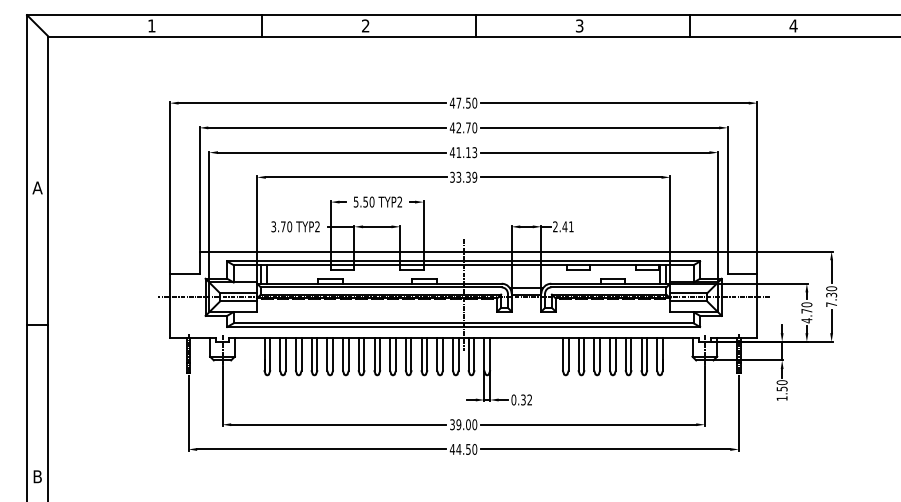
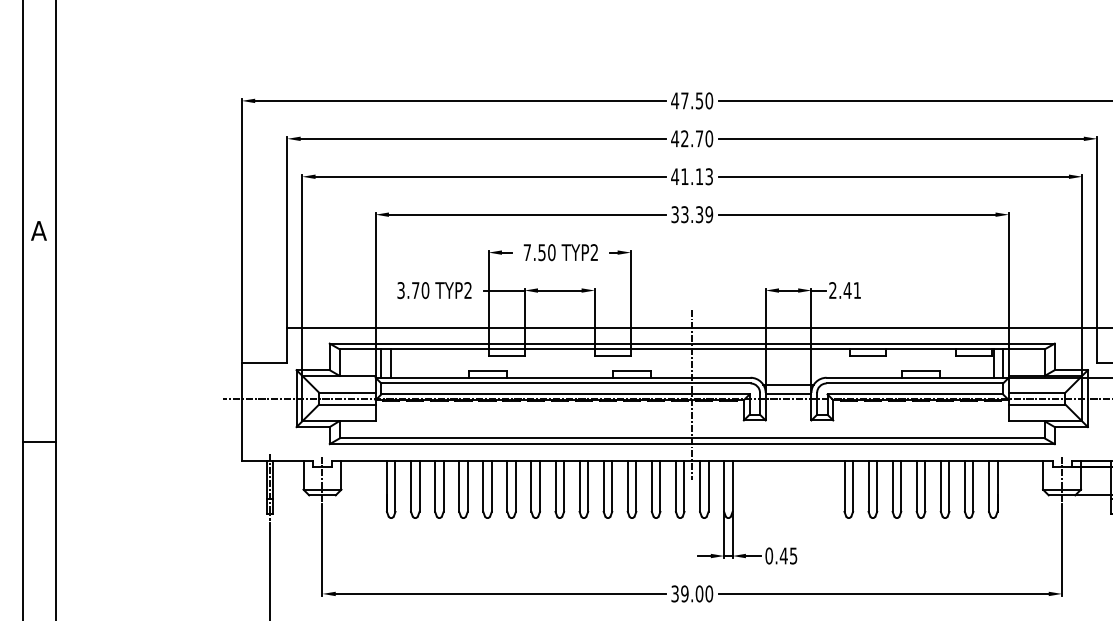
text: (355, 201) -> (526, 251), 5.50 -> 7.50
text: (526, 399) -> (788, 555), 0.32 -> 0.45

